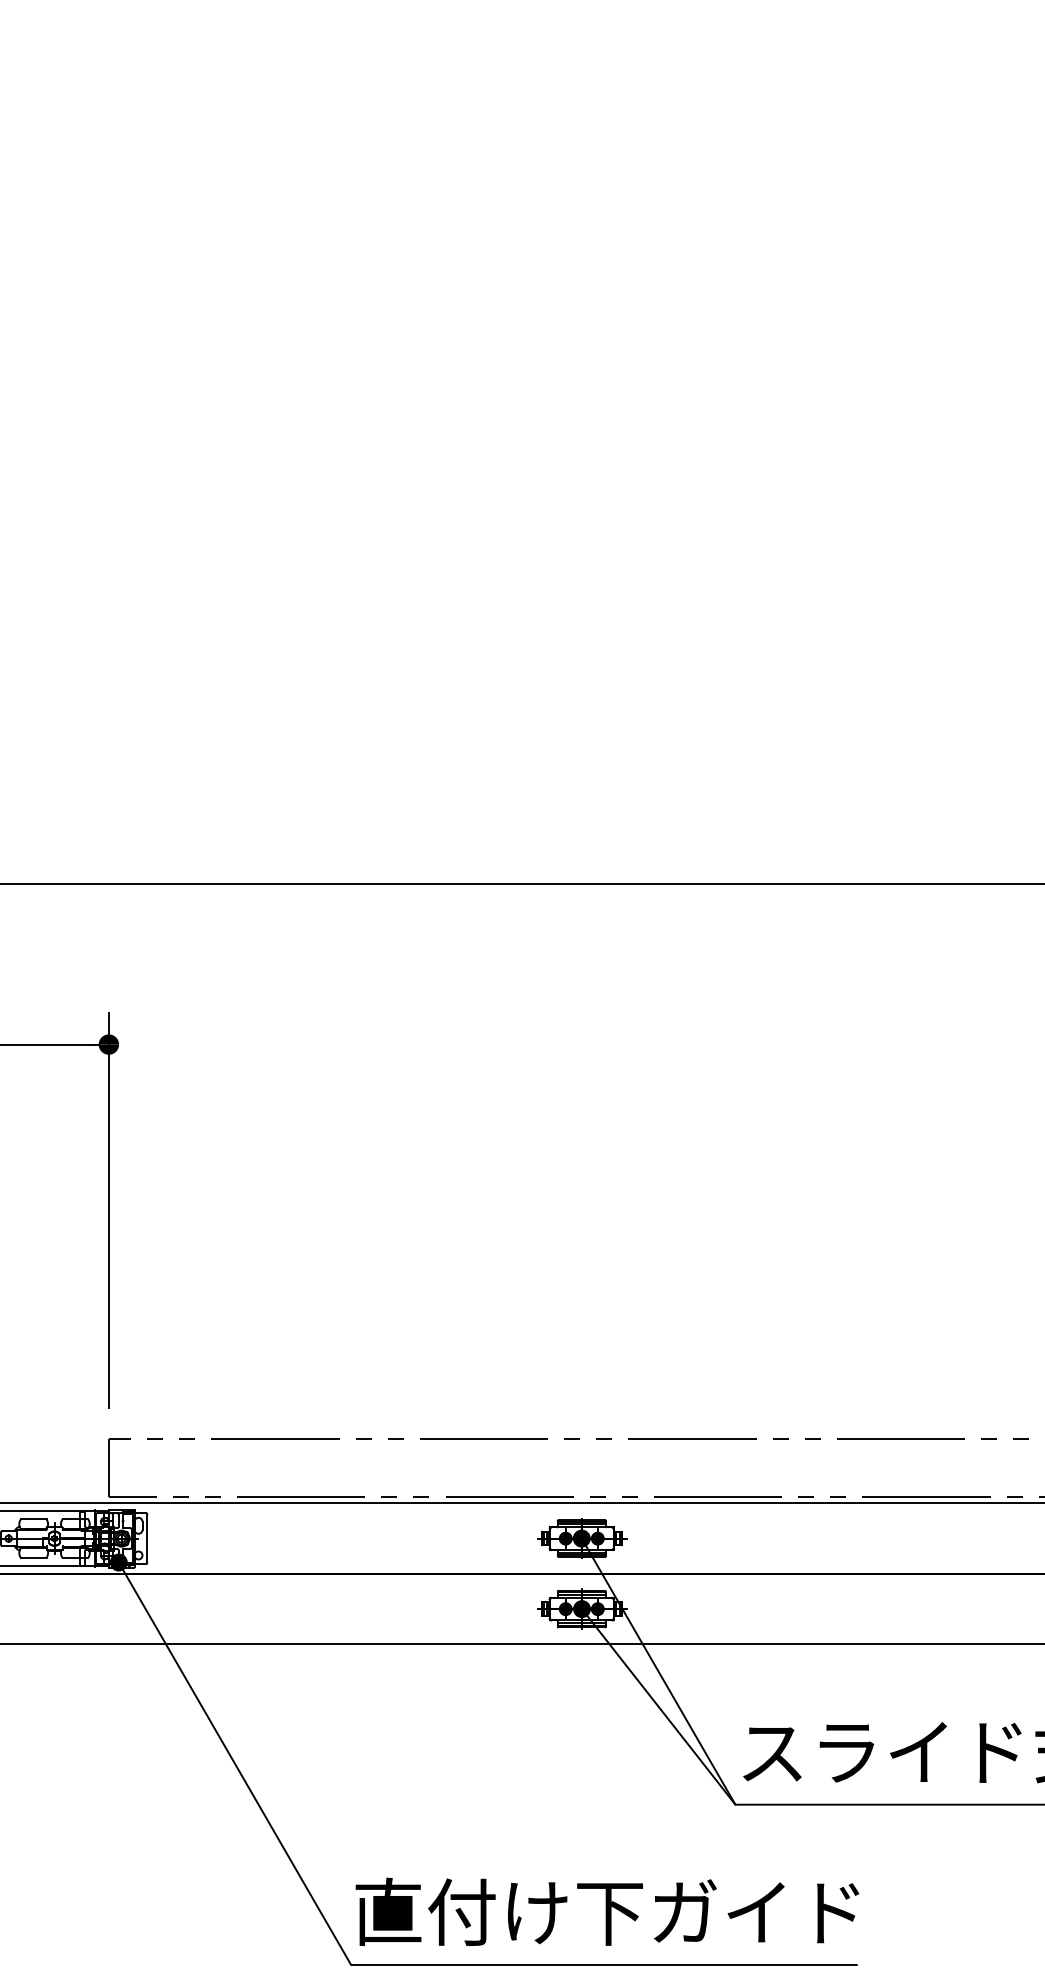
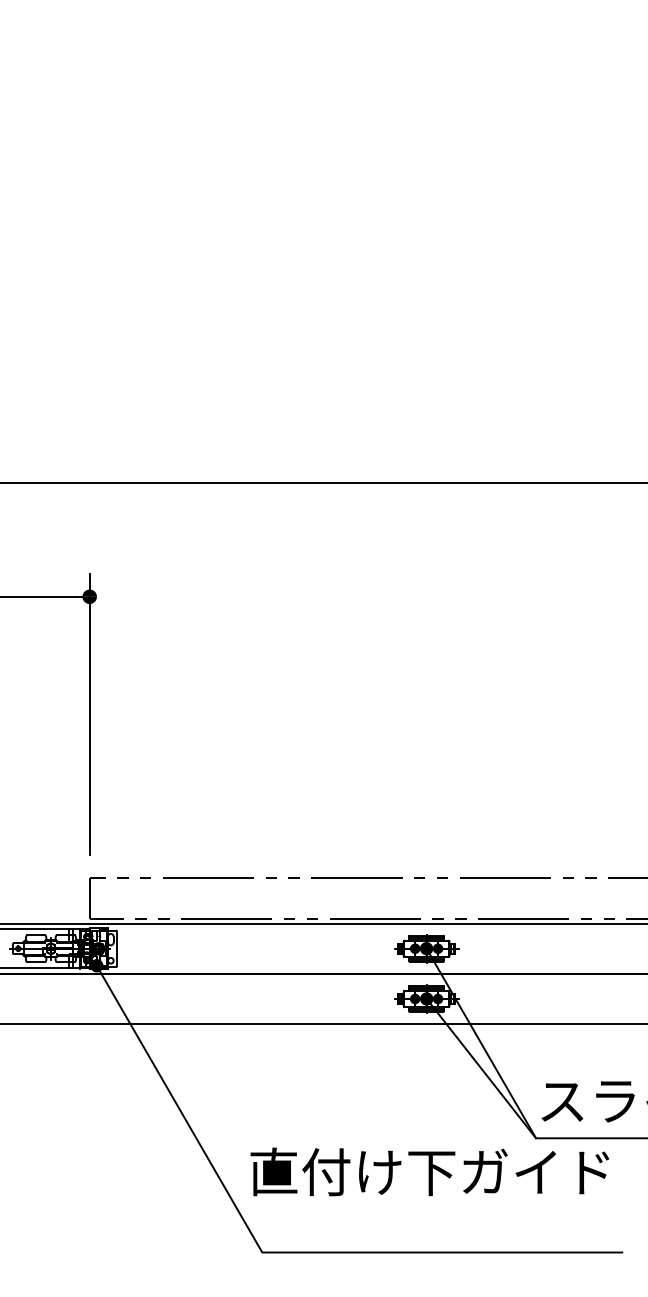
text: (607, 1911) -> (429, 1171), moved

